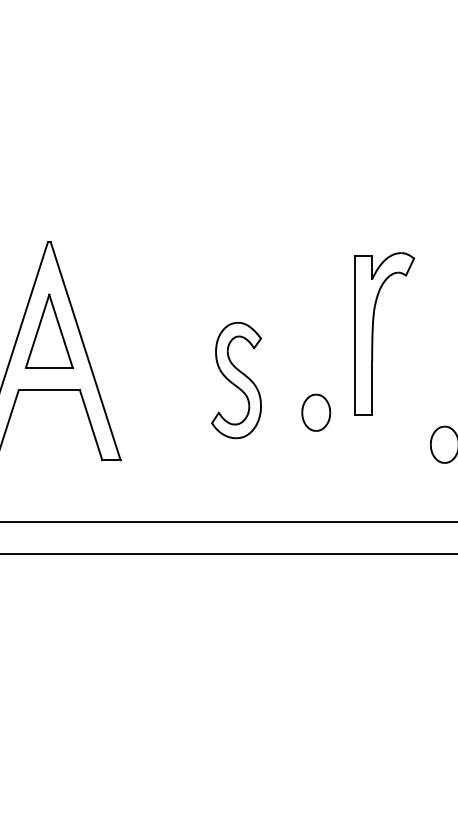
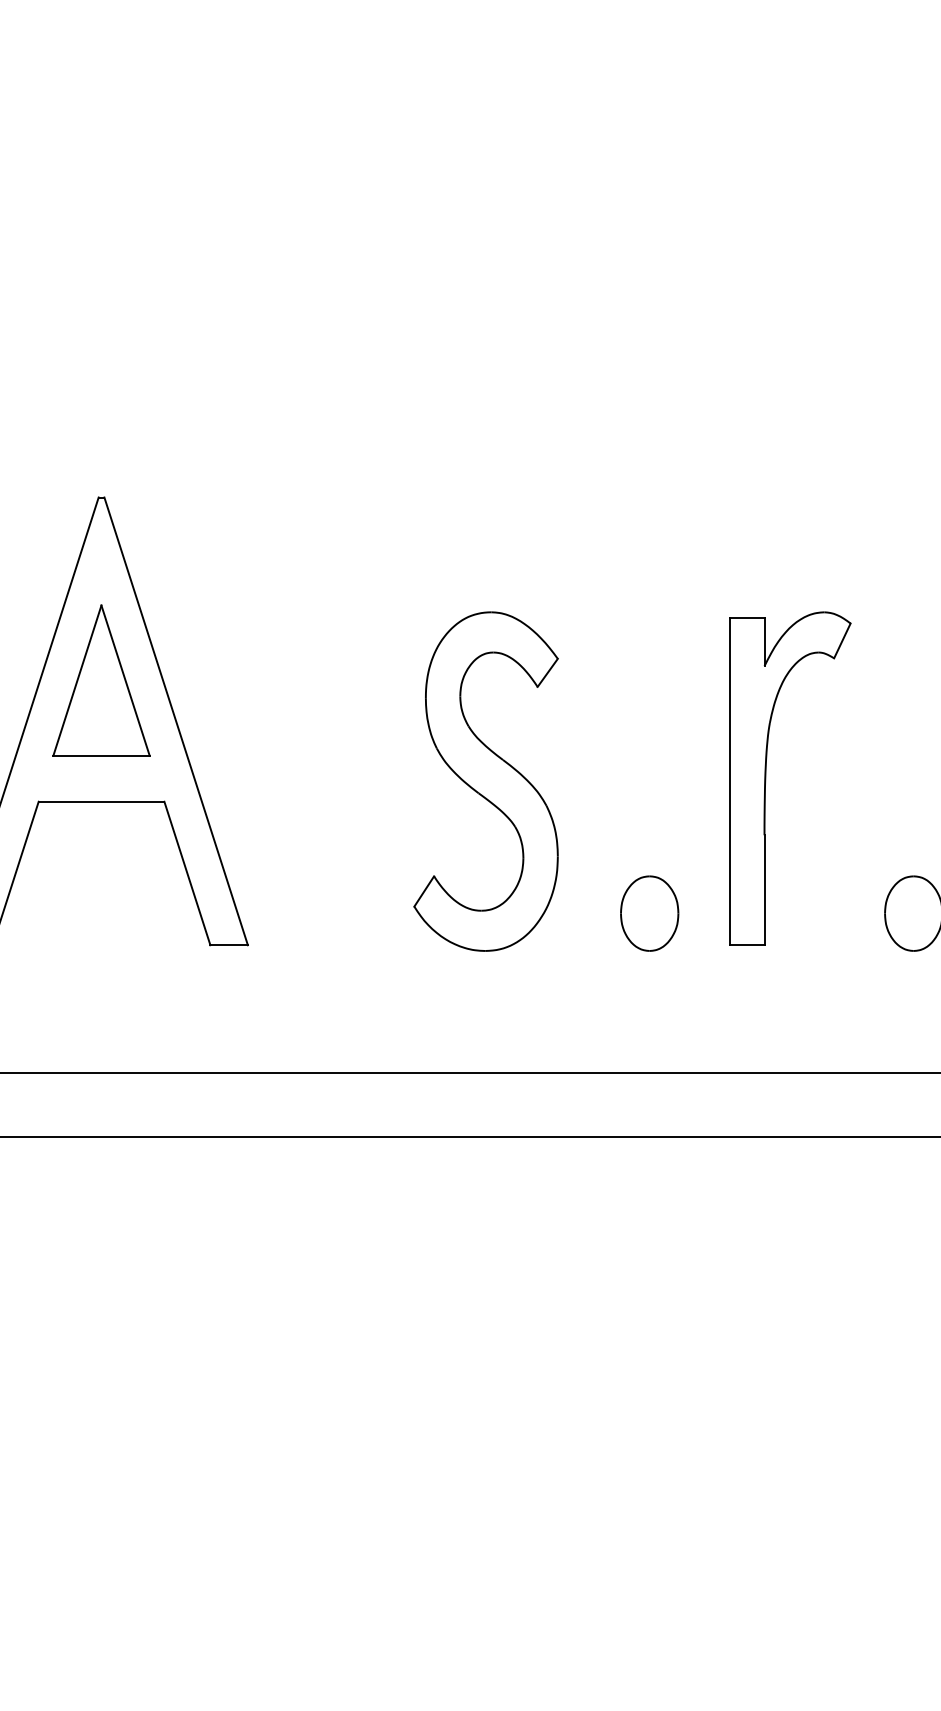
part: (373, 333) -> (767, 777), moved
part: (236, 380) -> (485, 781), size x1.43
part: (316, 412) -> (650, 913), moved

